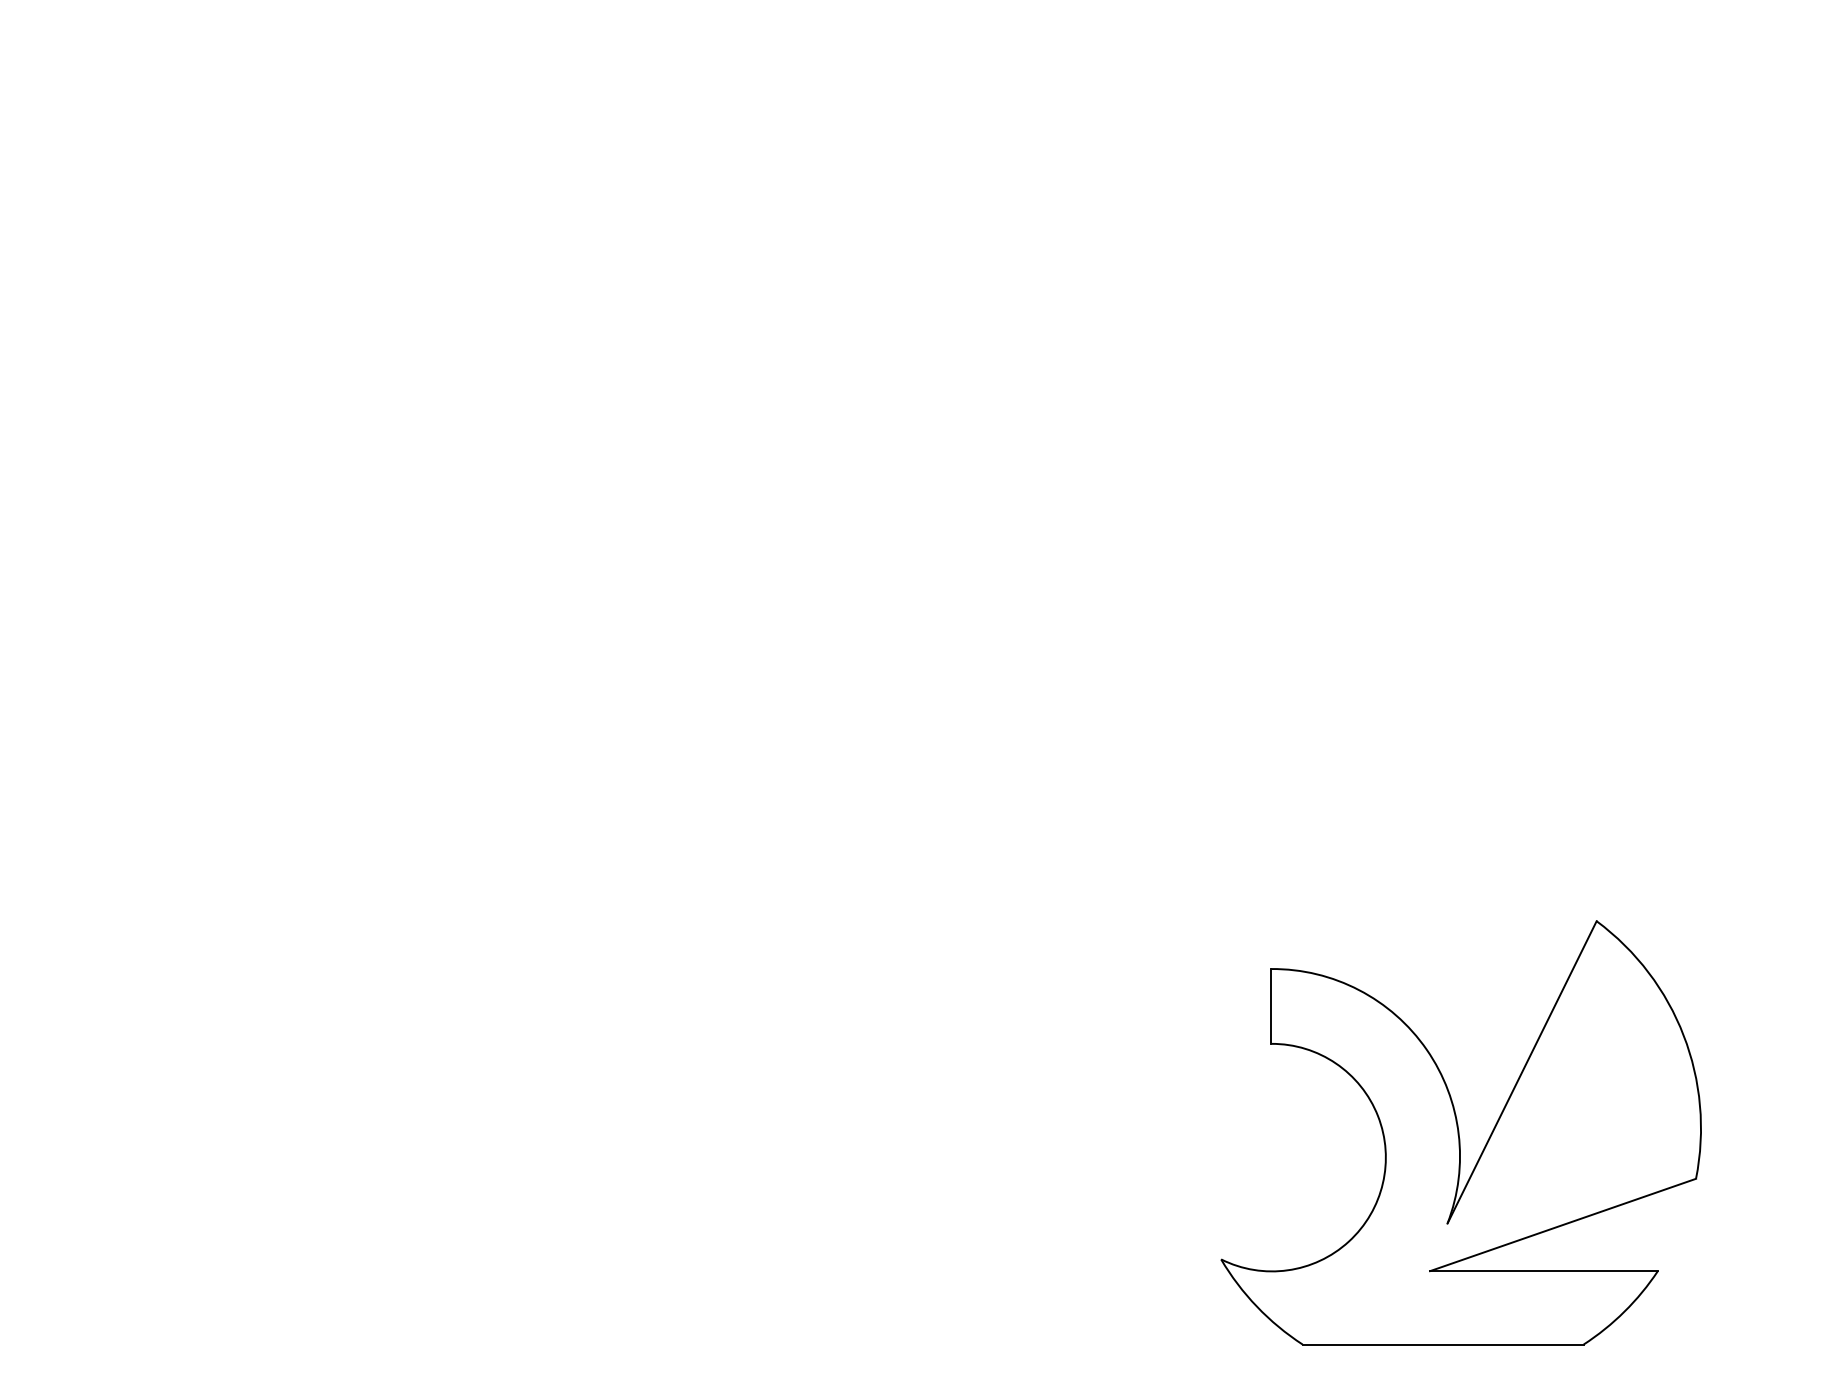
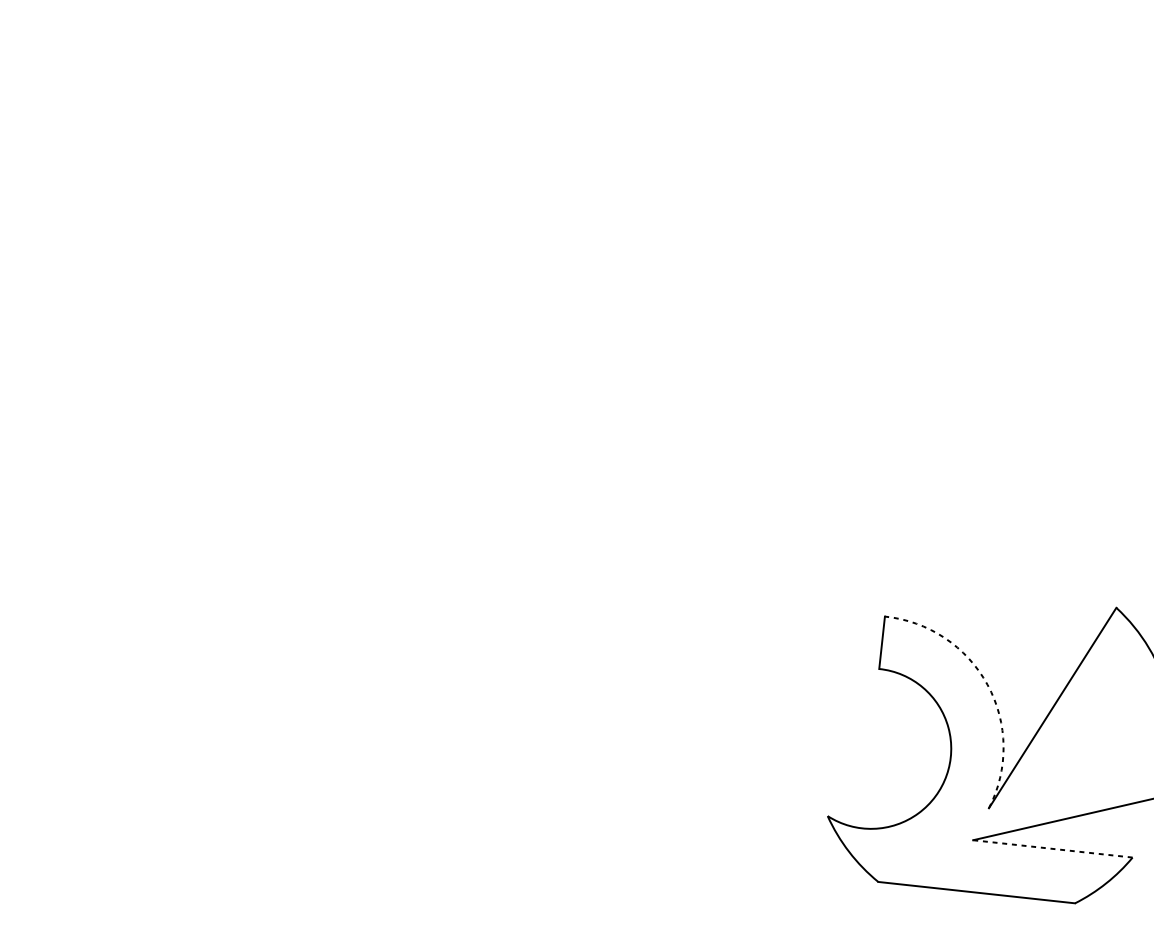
arc: (1426, 1049) -> (987, 684), solid -> dashed
line: (1543, 1271) -> (1052, 849), solid -> dashed

